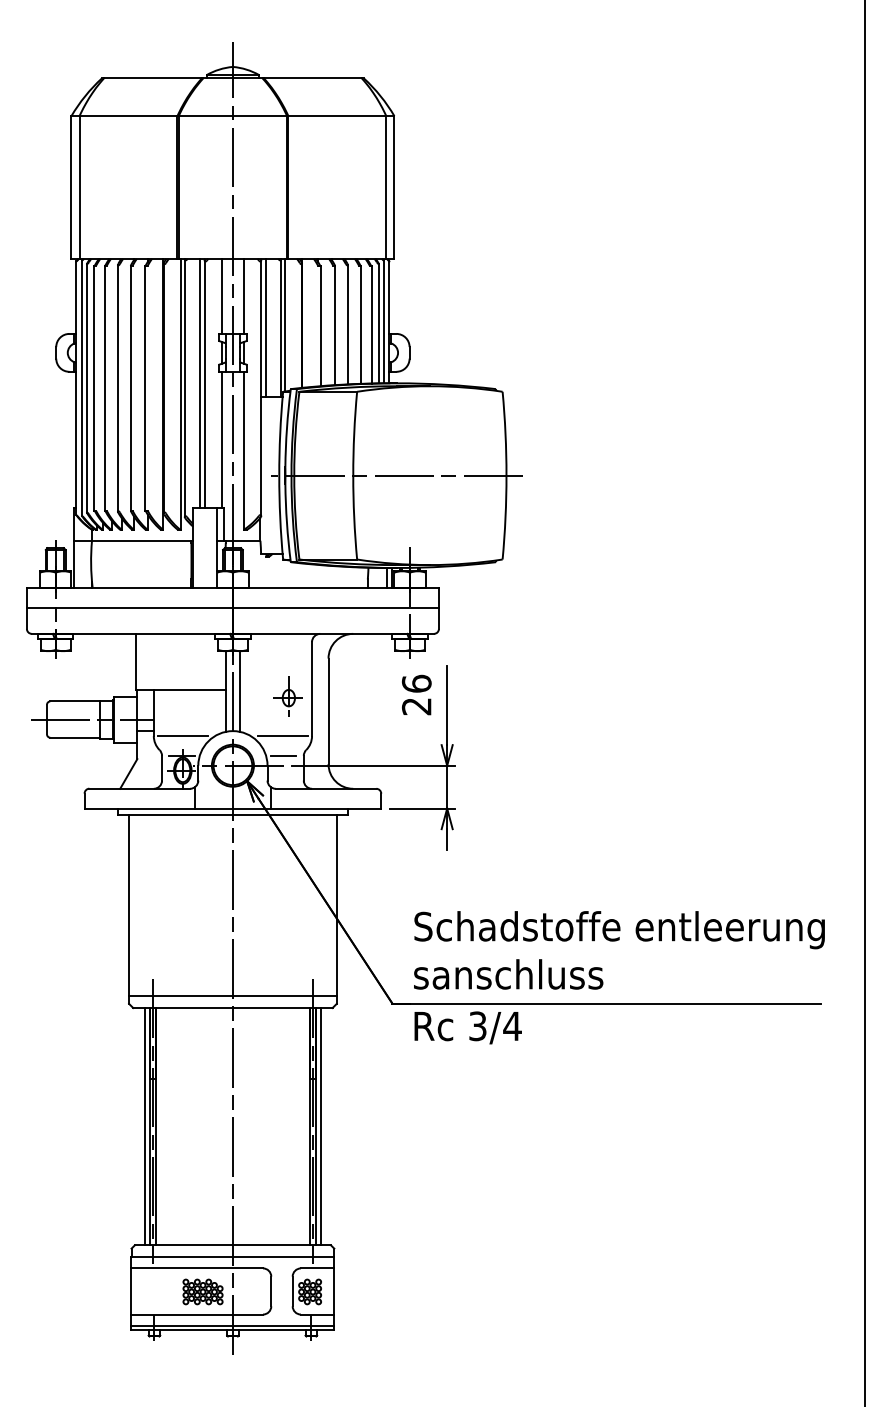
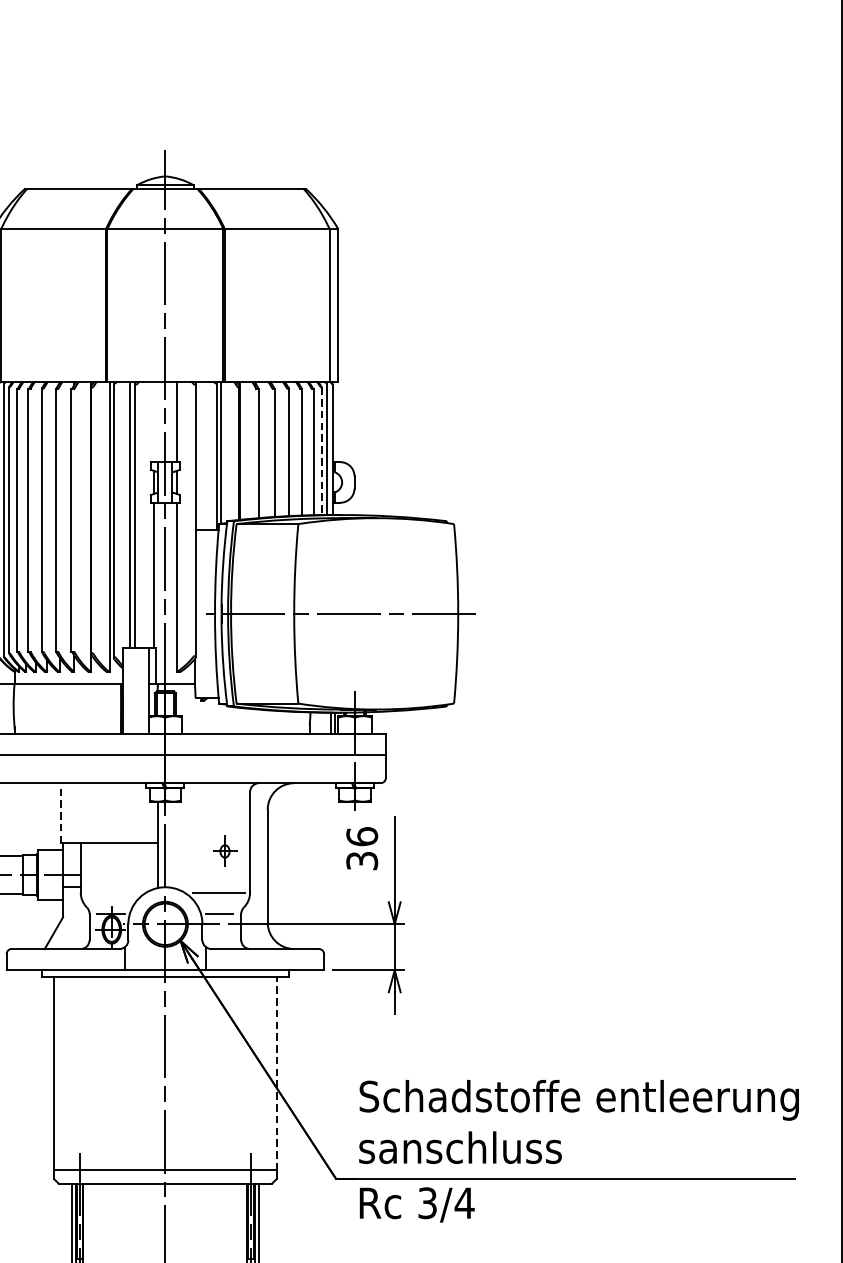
line: (222, 295) -> (154, 421), removed
line: (378, 323) -> (321, 451), solid -> dashed
line: (265, 327) -> (200, 455), removed
line: (135, 661) -> (61, 812), solid -> dashed
line: (239, 691) -> (172, 844), removed
part: (287, 696) -> (223, 850), size x0.7
text: (416, 706) -> (361, 860), 26 -> 36
line: (182, 736) -> (111, 893), removed
line: (336, 904) -> (276, 1072), solid -> dashed

